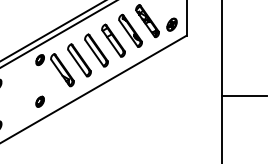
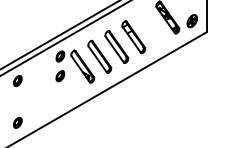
part: (130, 30) -> (150, 26), removed
part: (39, 101) -> (59, 75), moved

